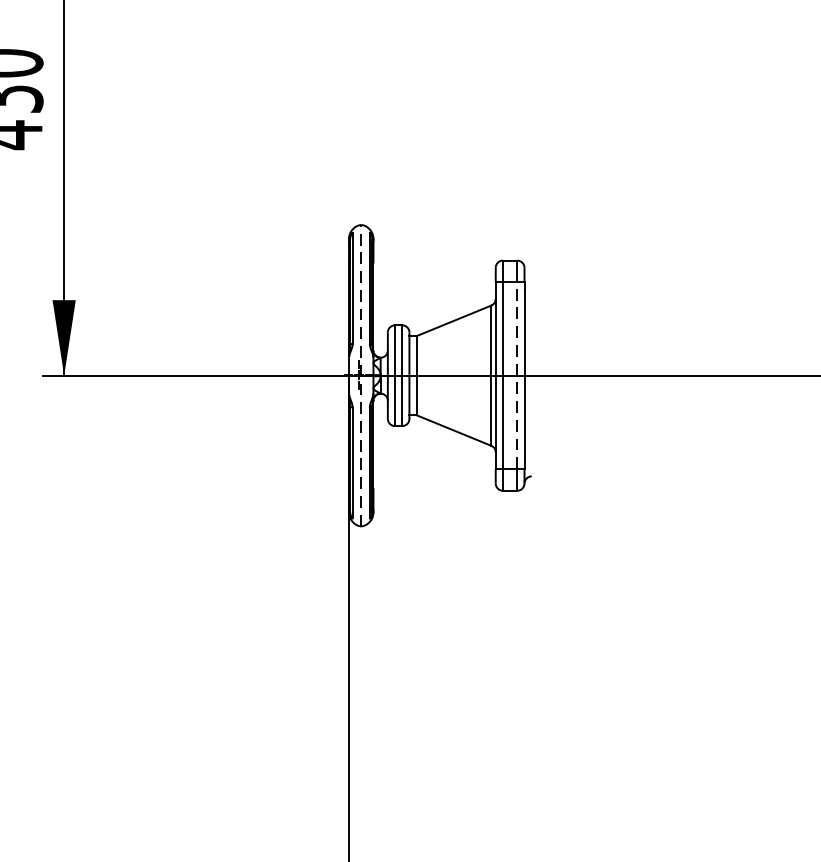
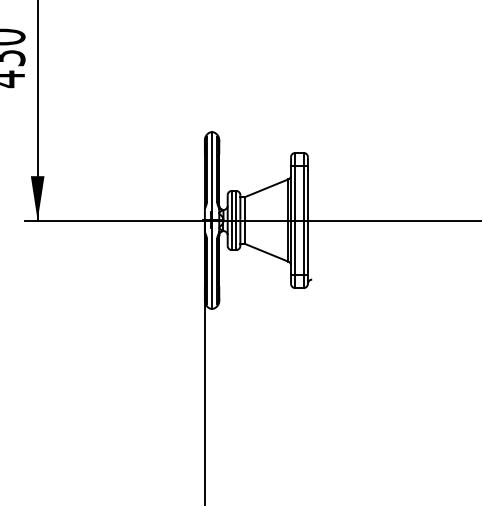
line: (361, 375) -> (212, 220), dashed -> solid
line: (516, 375) -> (303, 220), dashed -> solid

